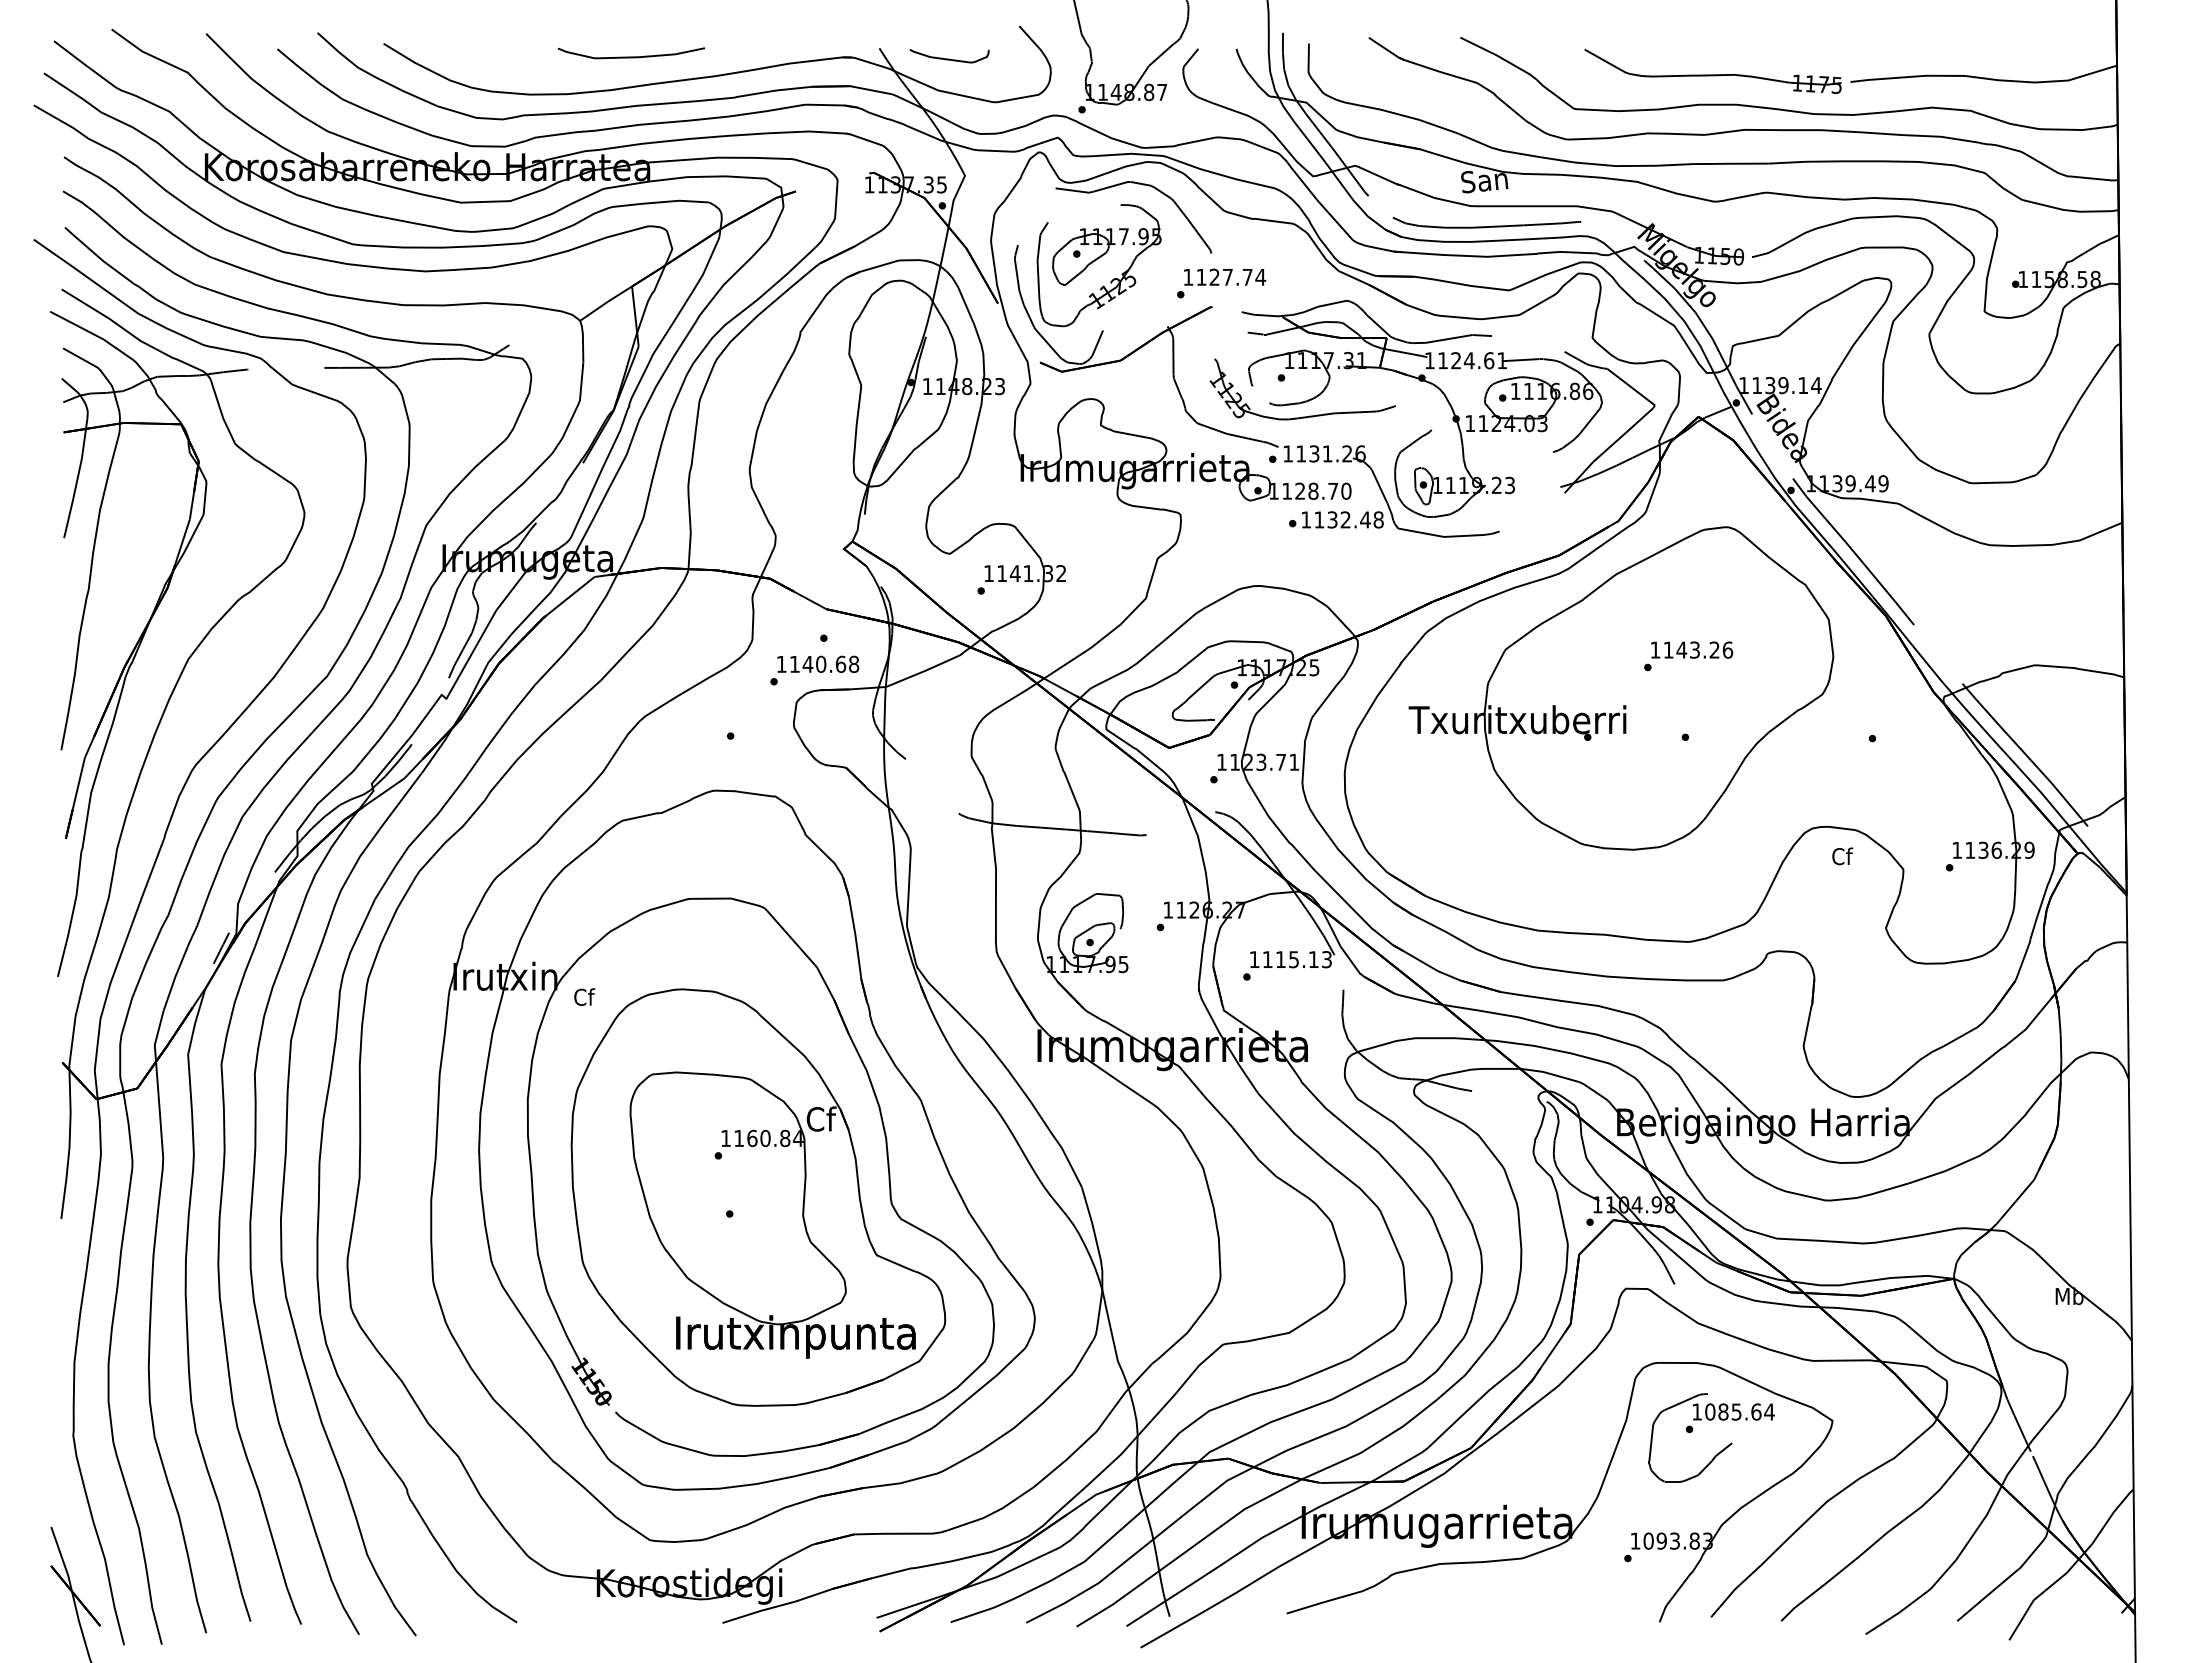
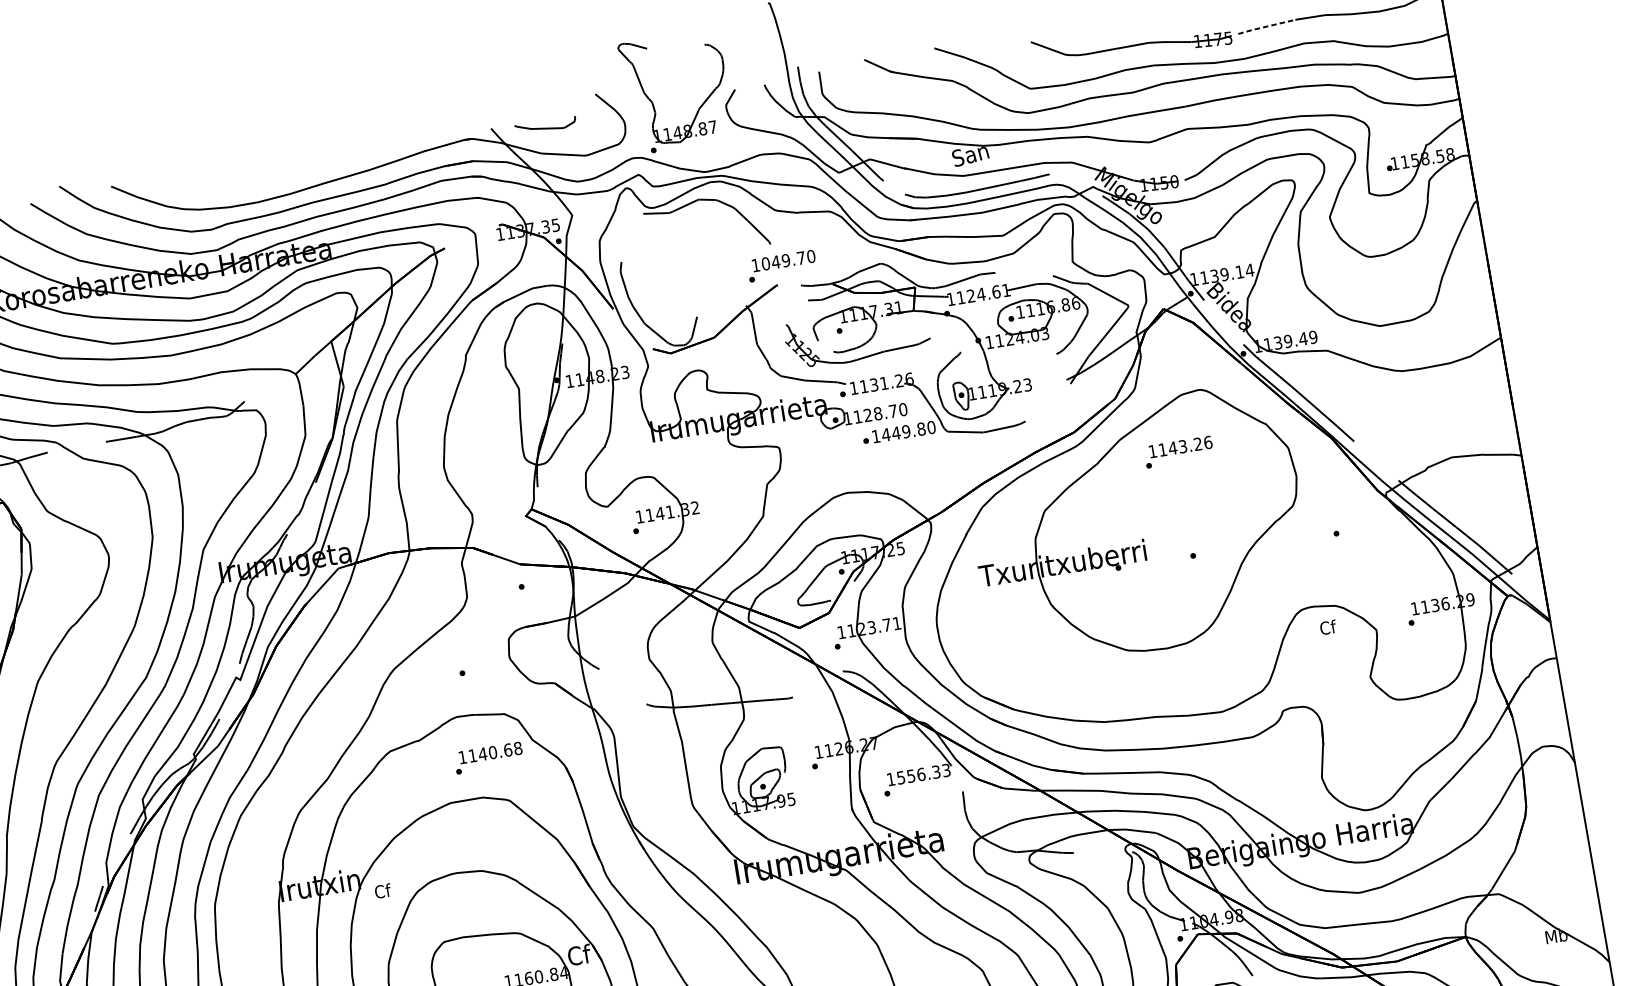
curve: (630, 56) -> (301, 165), removed
line: (1887, 78) -> (1266, 26), solid -> dashed
part: (1098, 265) -> (685, 267), removed
text: (1231, 276) -> (788, 259), 1127.74 -> 1049.70
text: (1348, 519) -> (908, 430), 1132.48 -> 1449.80
text: (1688, 656) -> (1178, 452), moved
text: (814, 670) -> (488, 758), moved
text: (1290, 959) -> (918, 774), 1115.13 -> 1556.33

